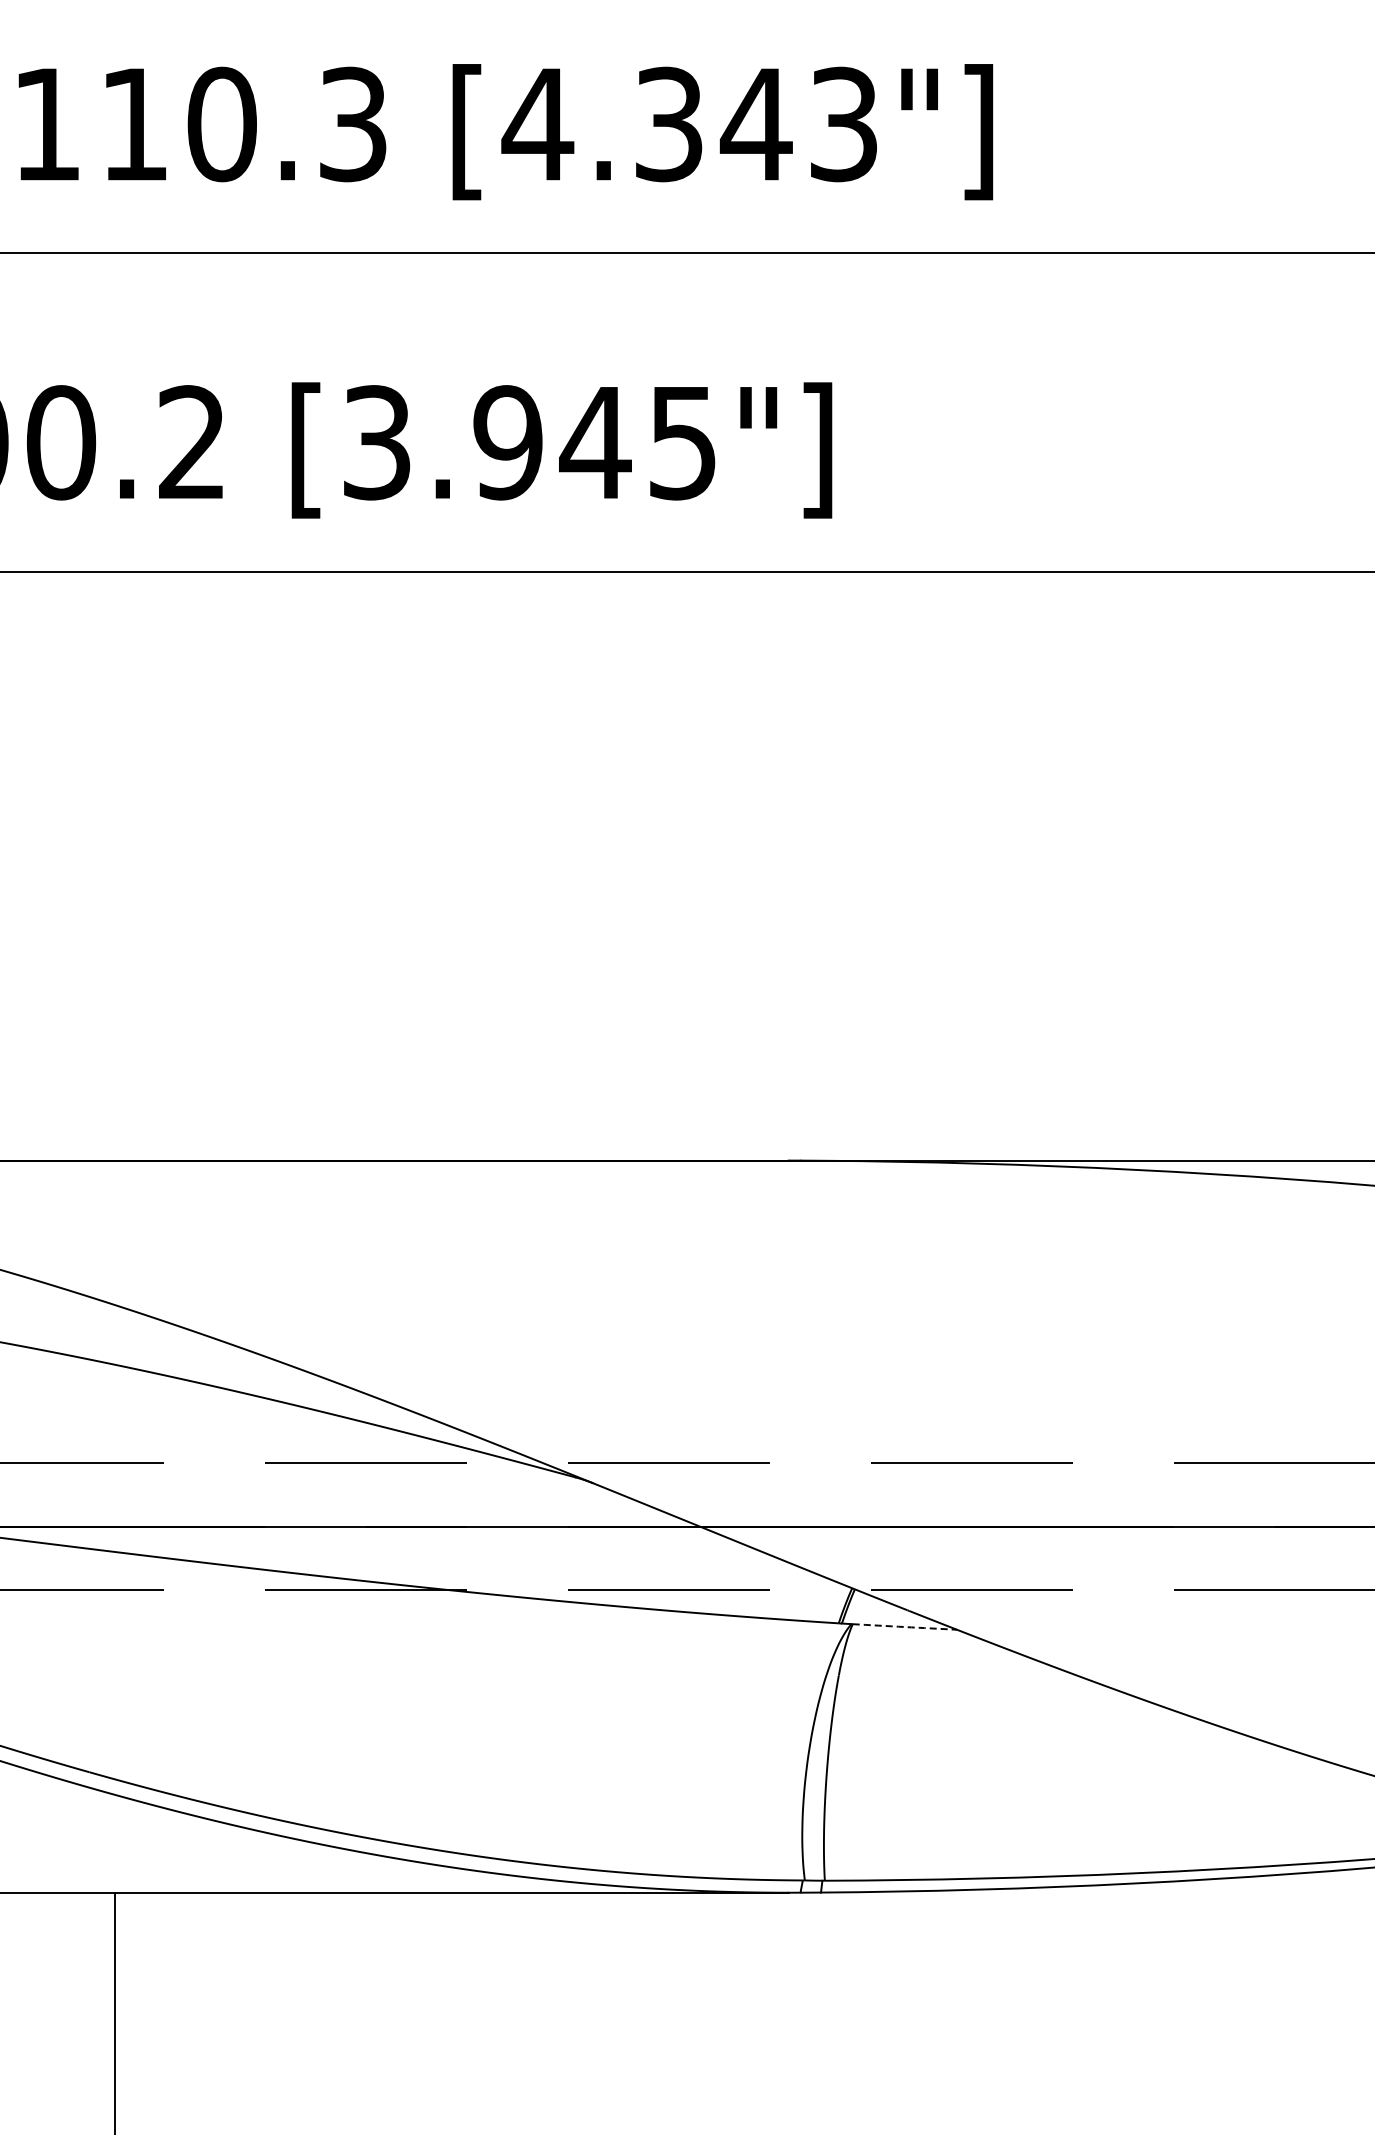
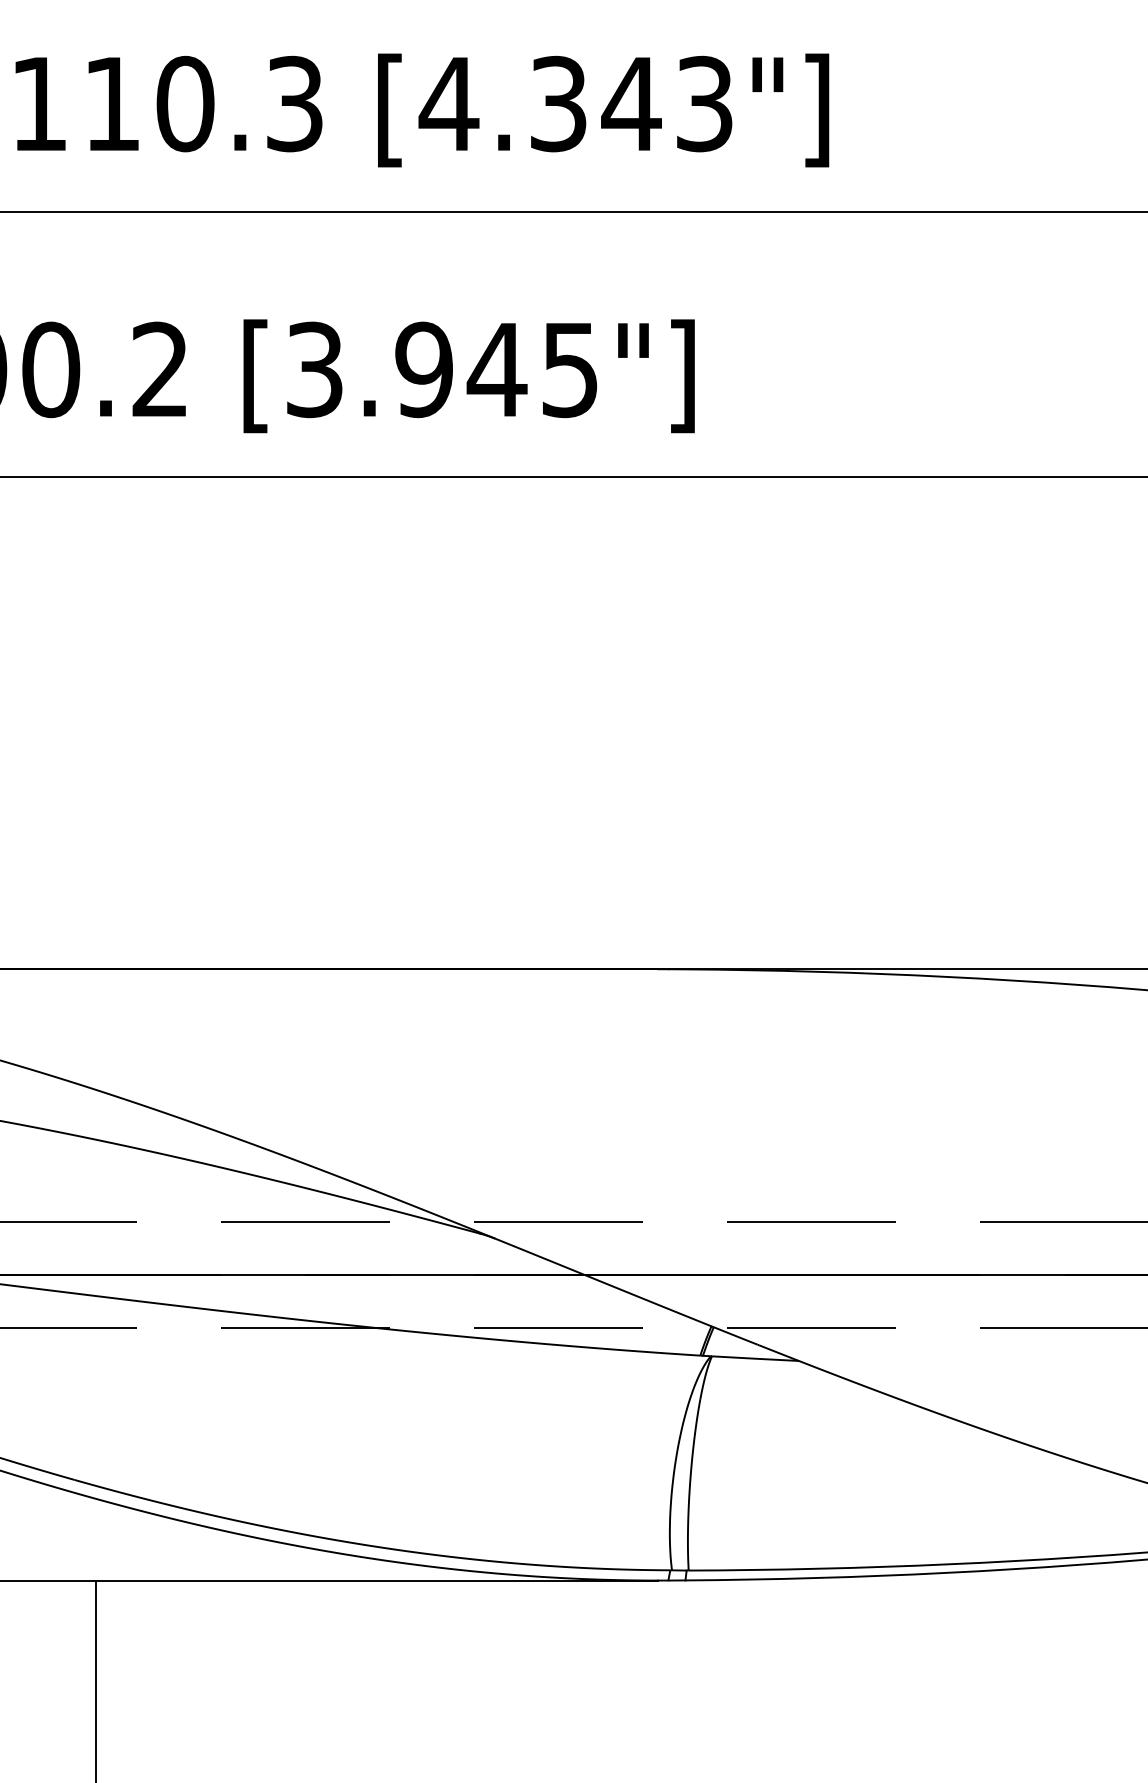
arc: (904, 1627) -> (755, 1359), dashed -> solid

